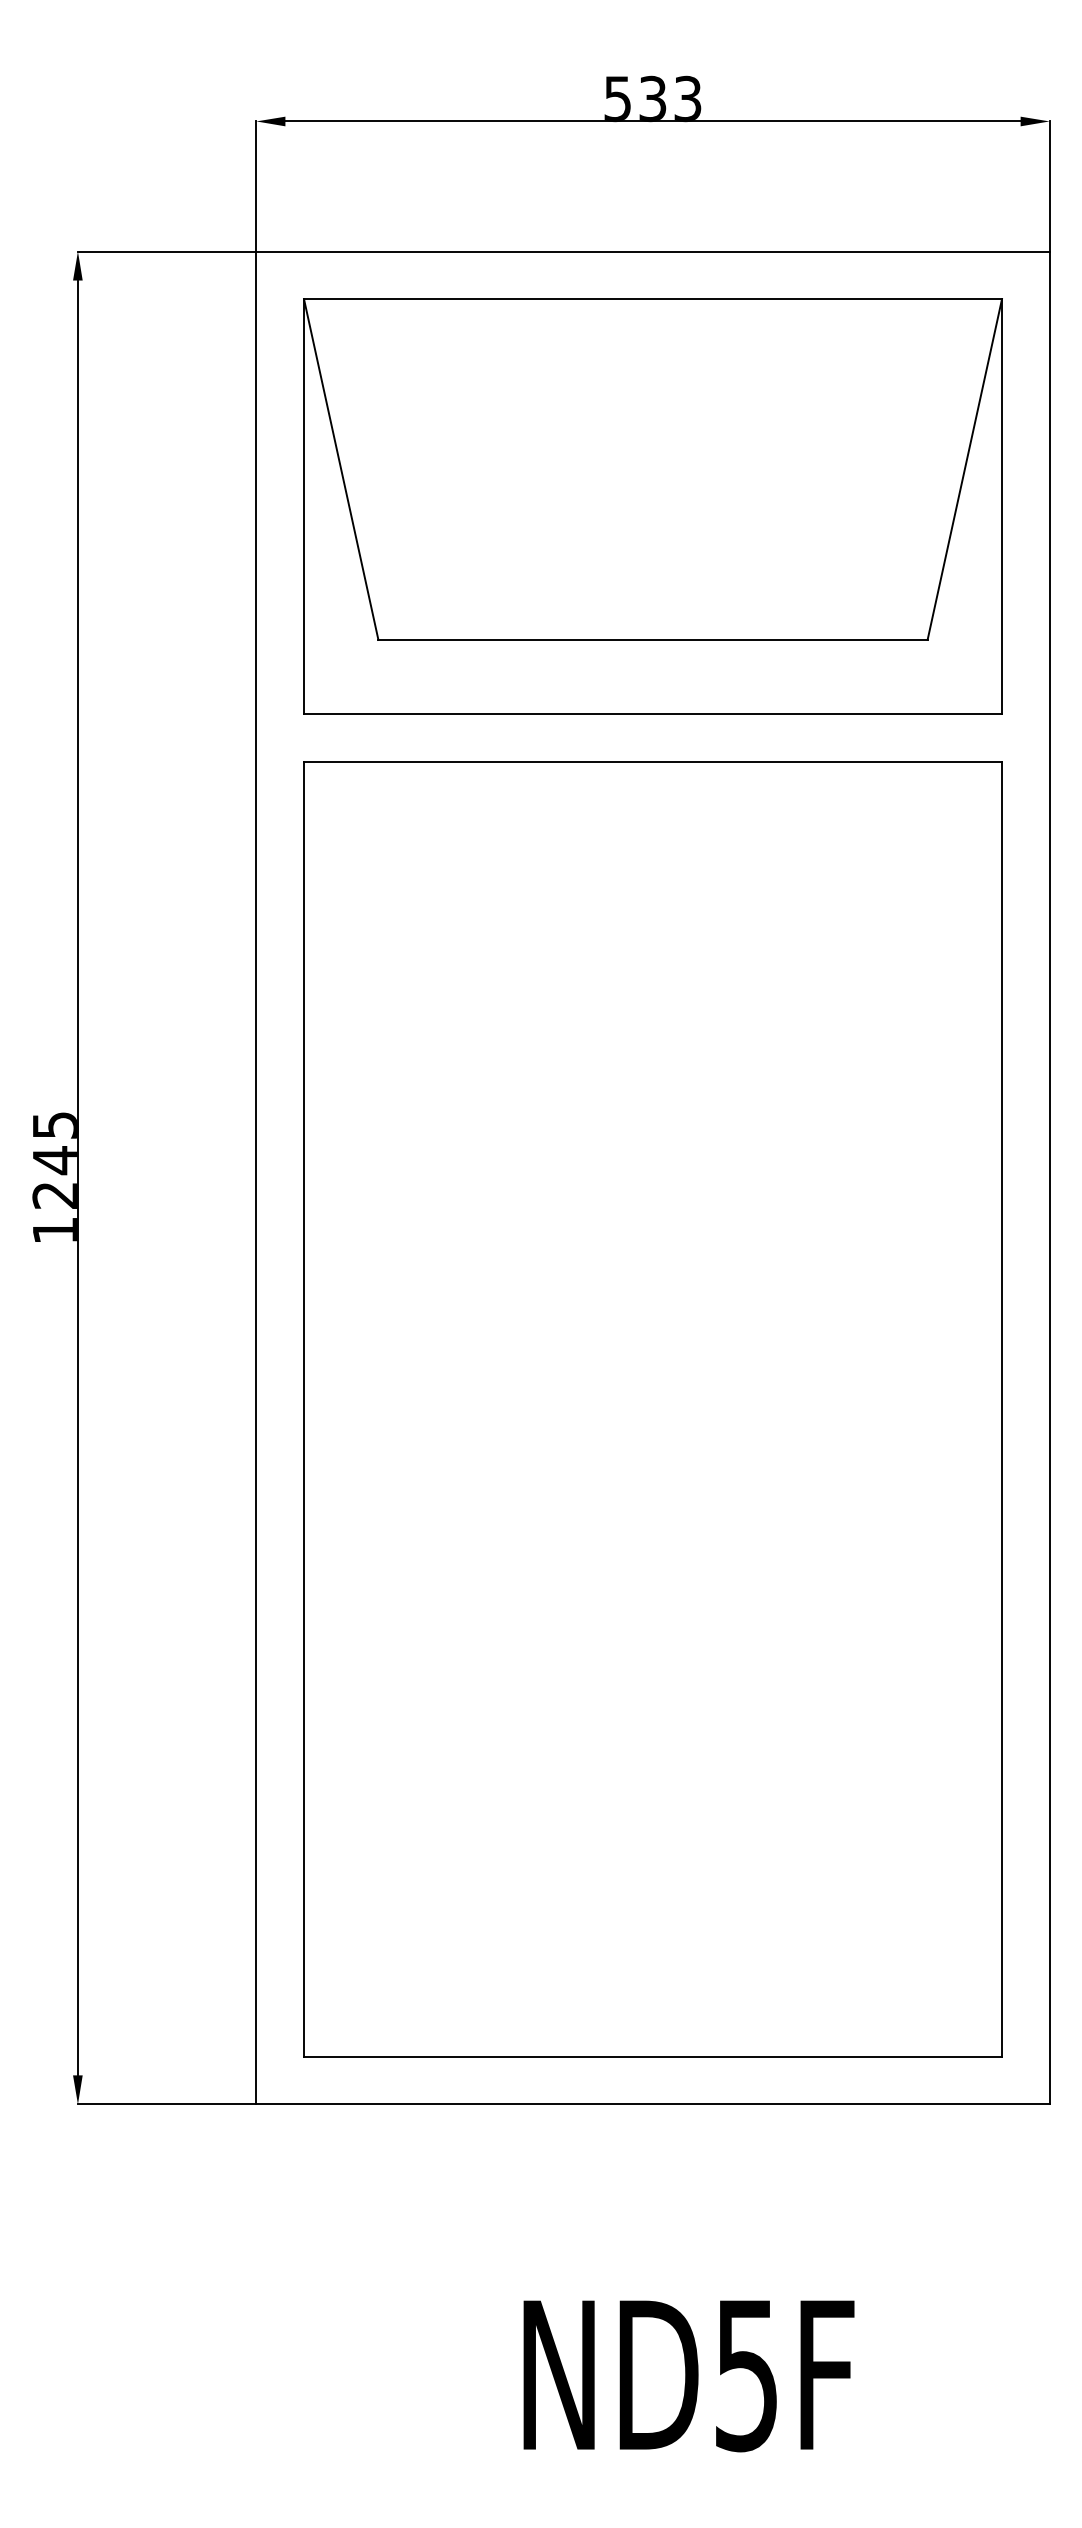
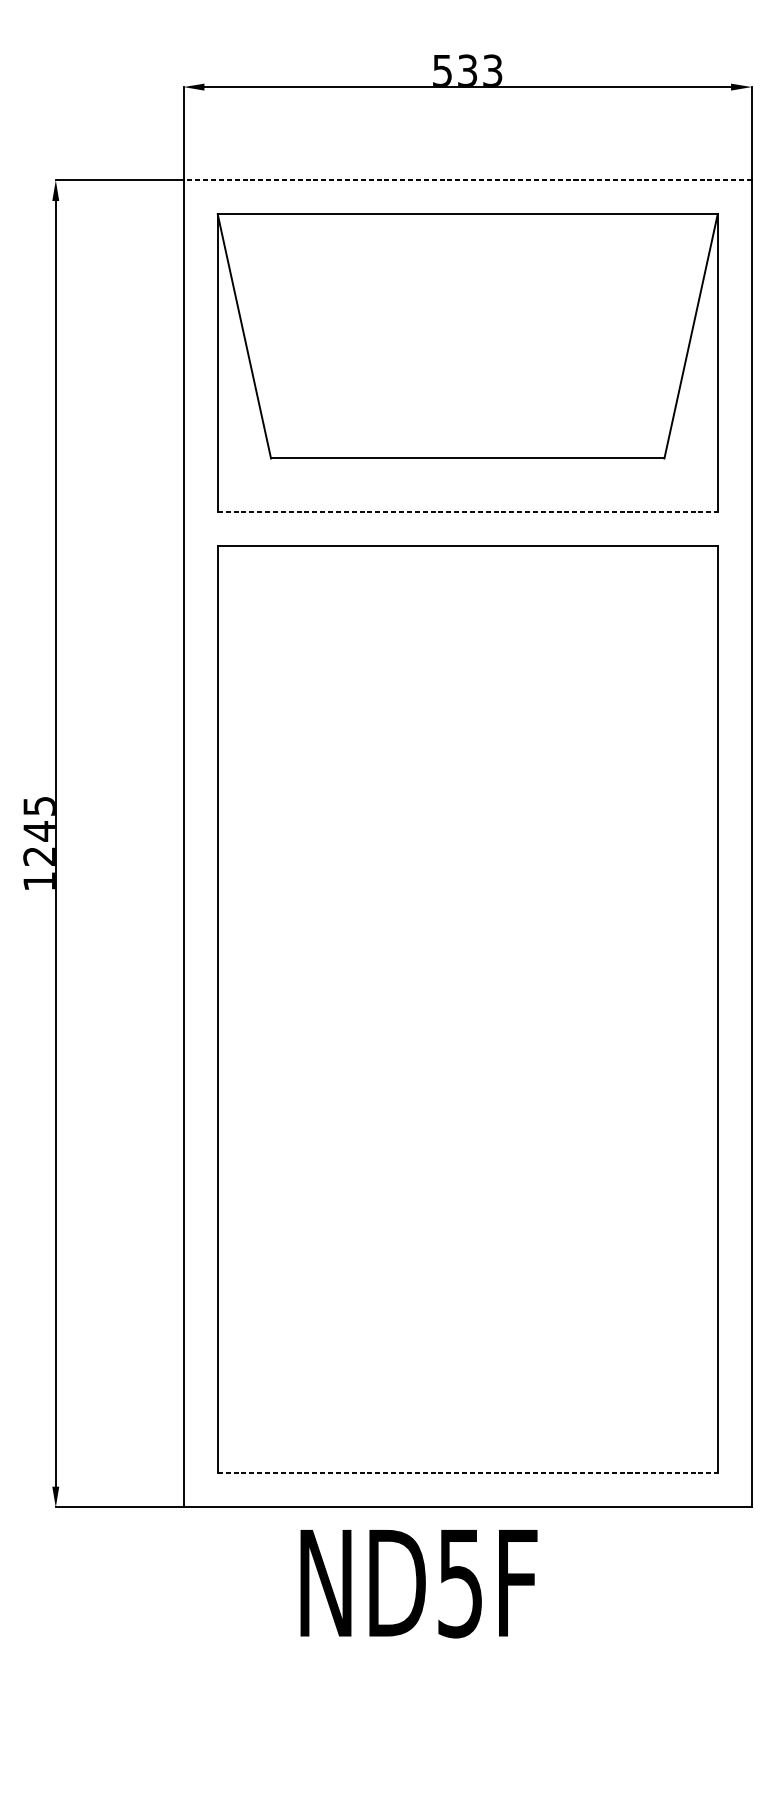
line: (653, 251) -> (468, 180), solid -> dashed
line: (653, 714) -> (468, 511), solid -> dashed
line: (653, 2056) -> (468, 1473), solid -> dashed
text: (688, 2376) -> (418, 1584), moved

